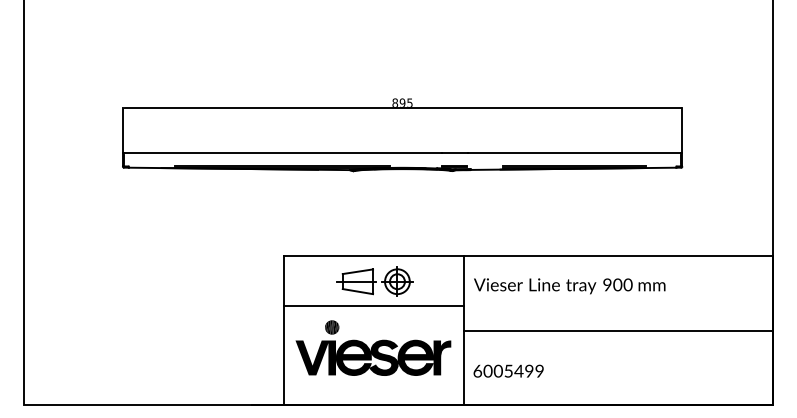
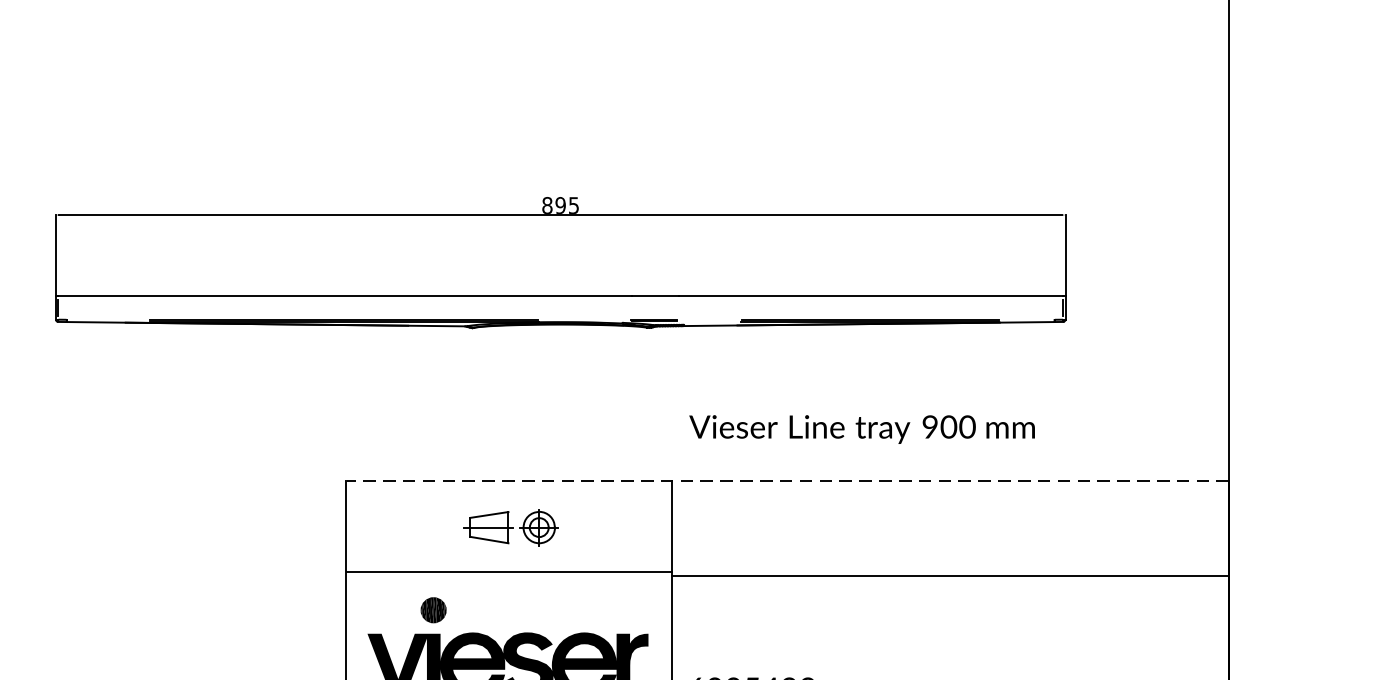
line: (528, 255) -> (787, 480), solid -> dashed
part: (374, 281) -> (510, 527), size x0.7
text: (569, 286) -> (861, 429), moved
line: (618, 330) -> (950, 576), moved

